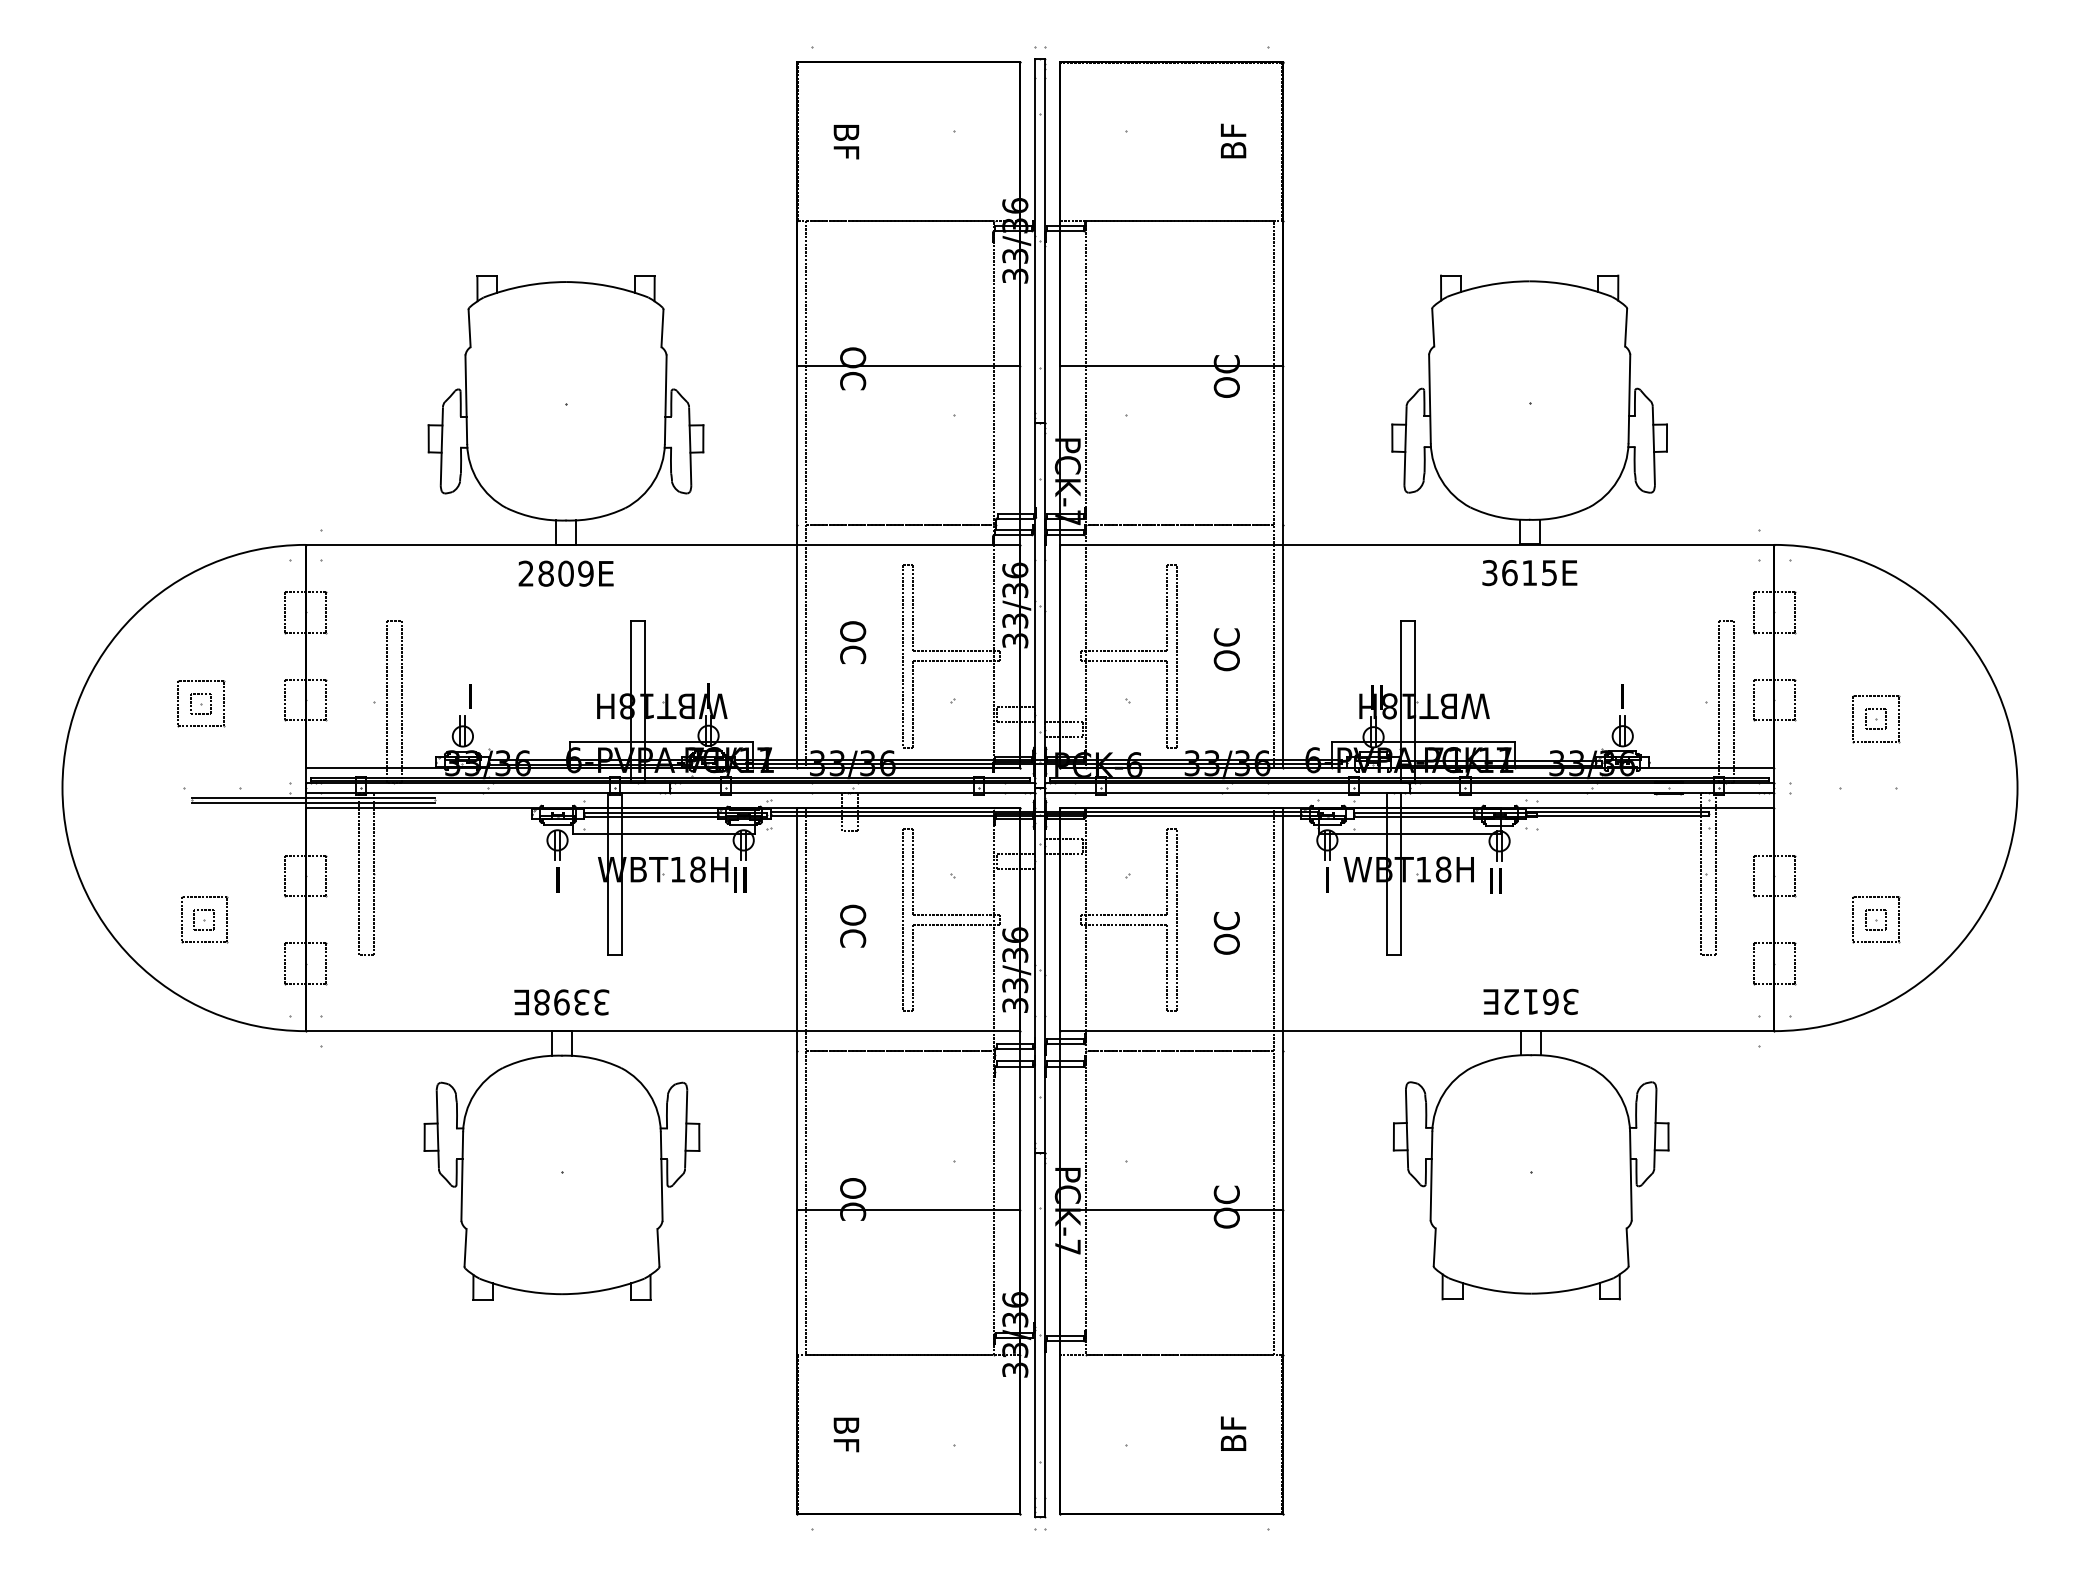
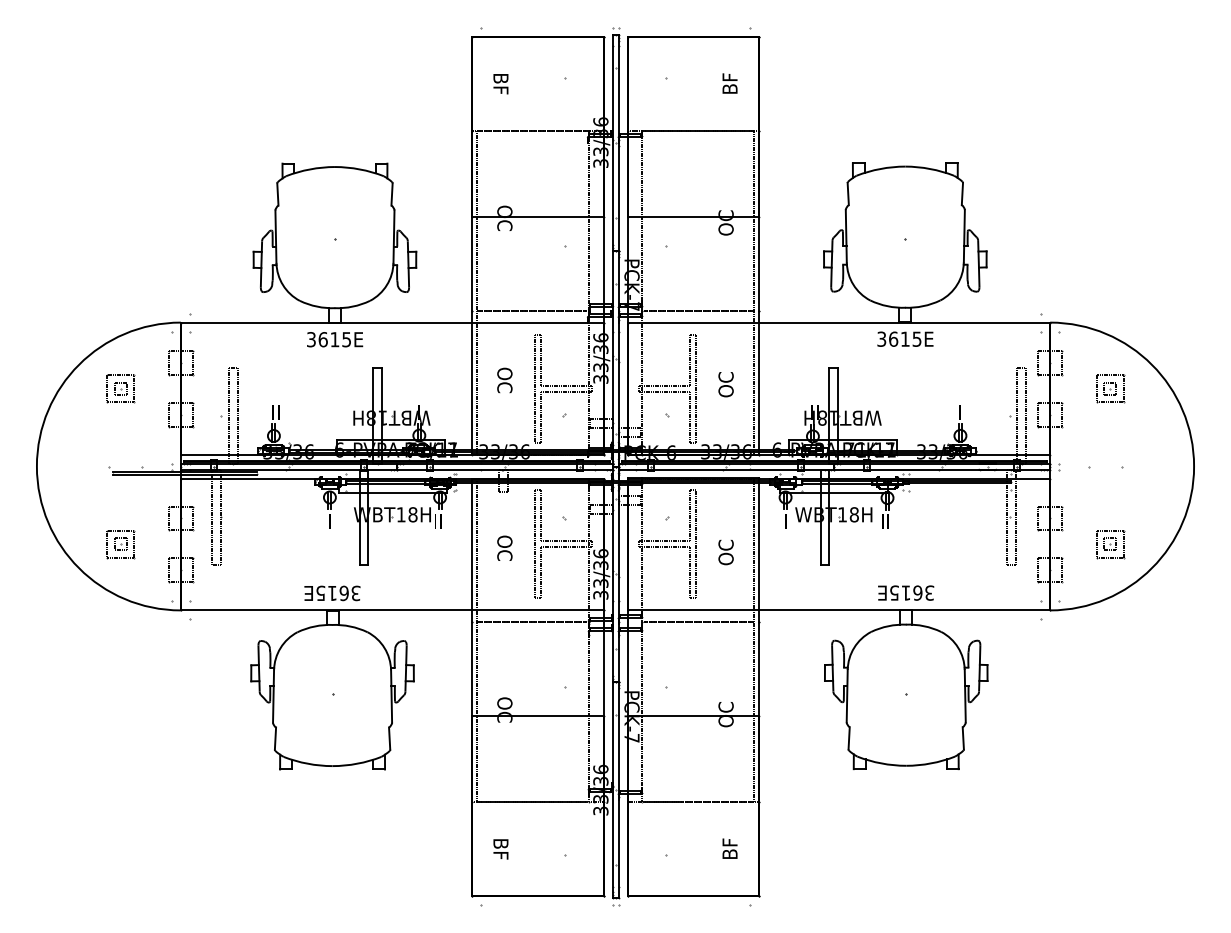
text: (556, 573) -> (329, 339), 2809E -> 3615E
text: (460, 696) -> (272, 412), I -> II
part: (200, 703) -> (120, 388), moved
part: (1876, 718) -> (1110, 388), moved
text: (1511, 1000) -> (894, 592), 3612E -> 3615E
text: (561, 1002) -> (332, 593), 3398E -> 3615E

